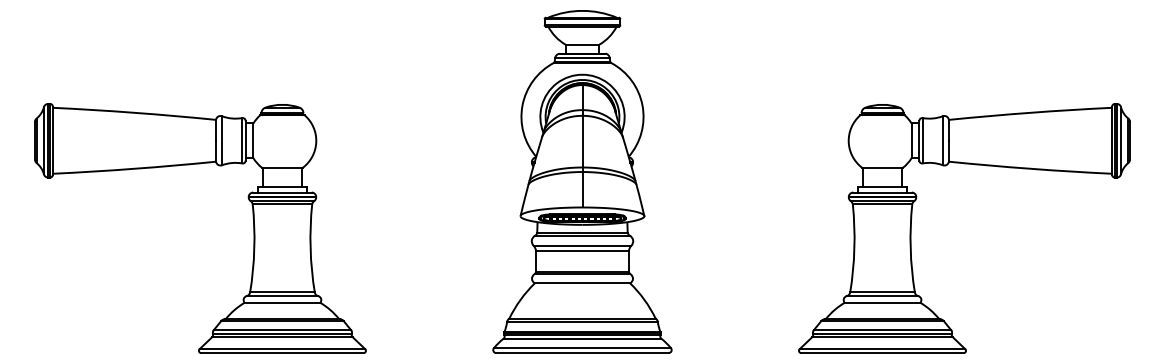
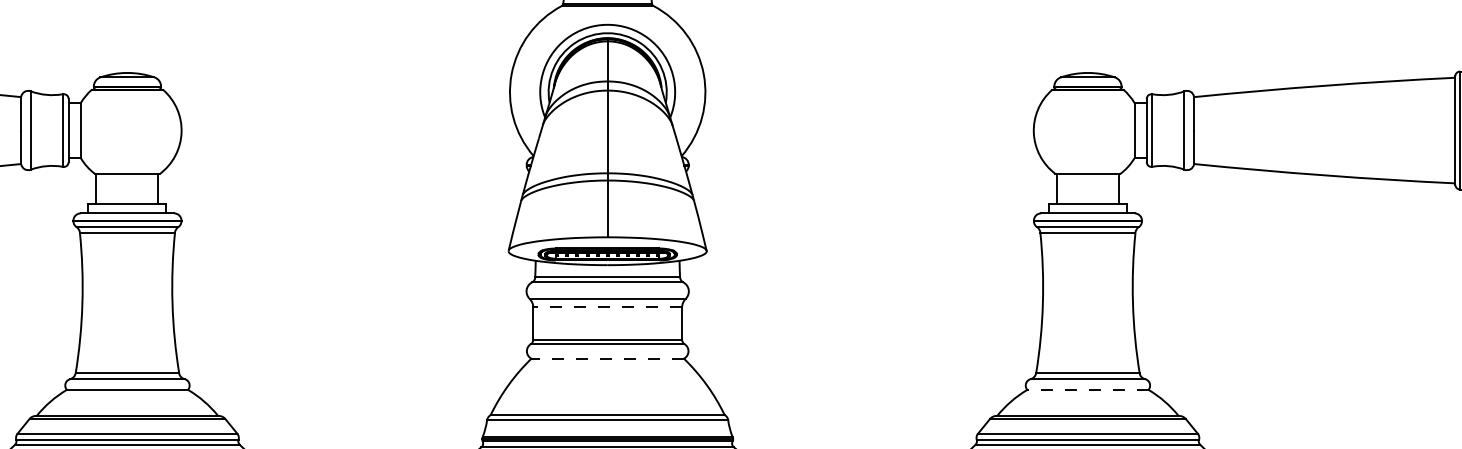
line: (582, 251) -> (607, 307), solid -> dashed
line: (582, 283) -> (607, 358), solid -> dashed
line: (882, 302) -> (1087, 389), solid -> dashed

